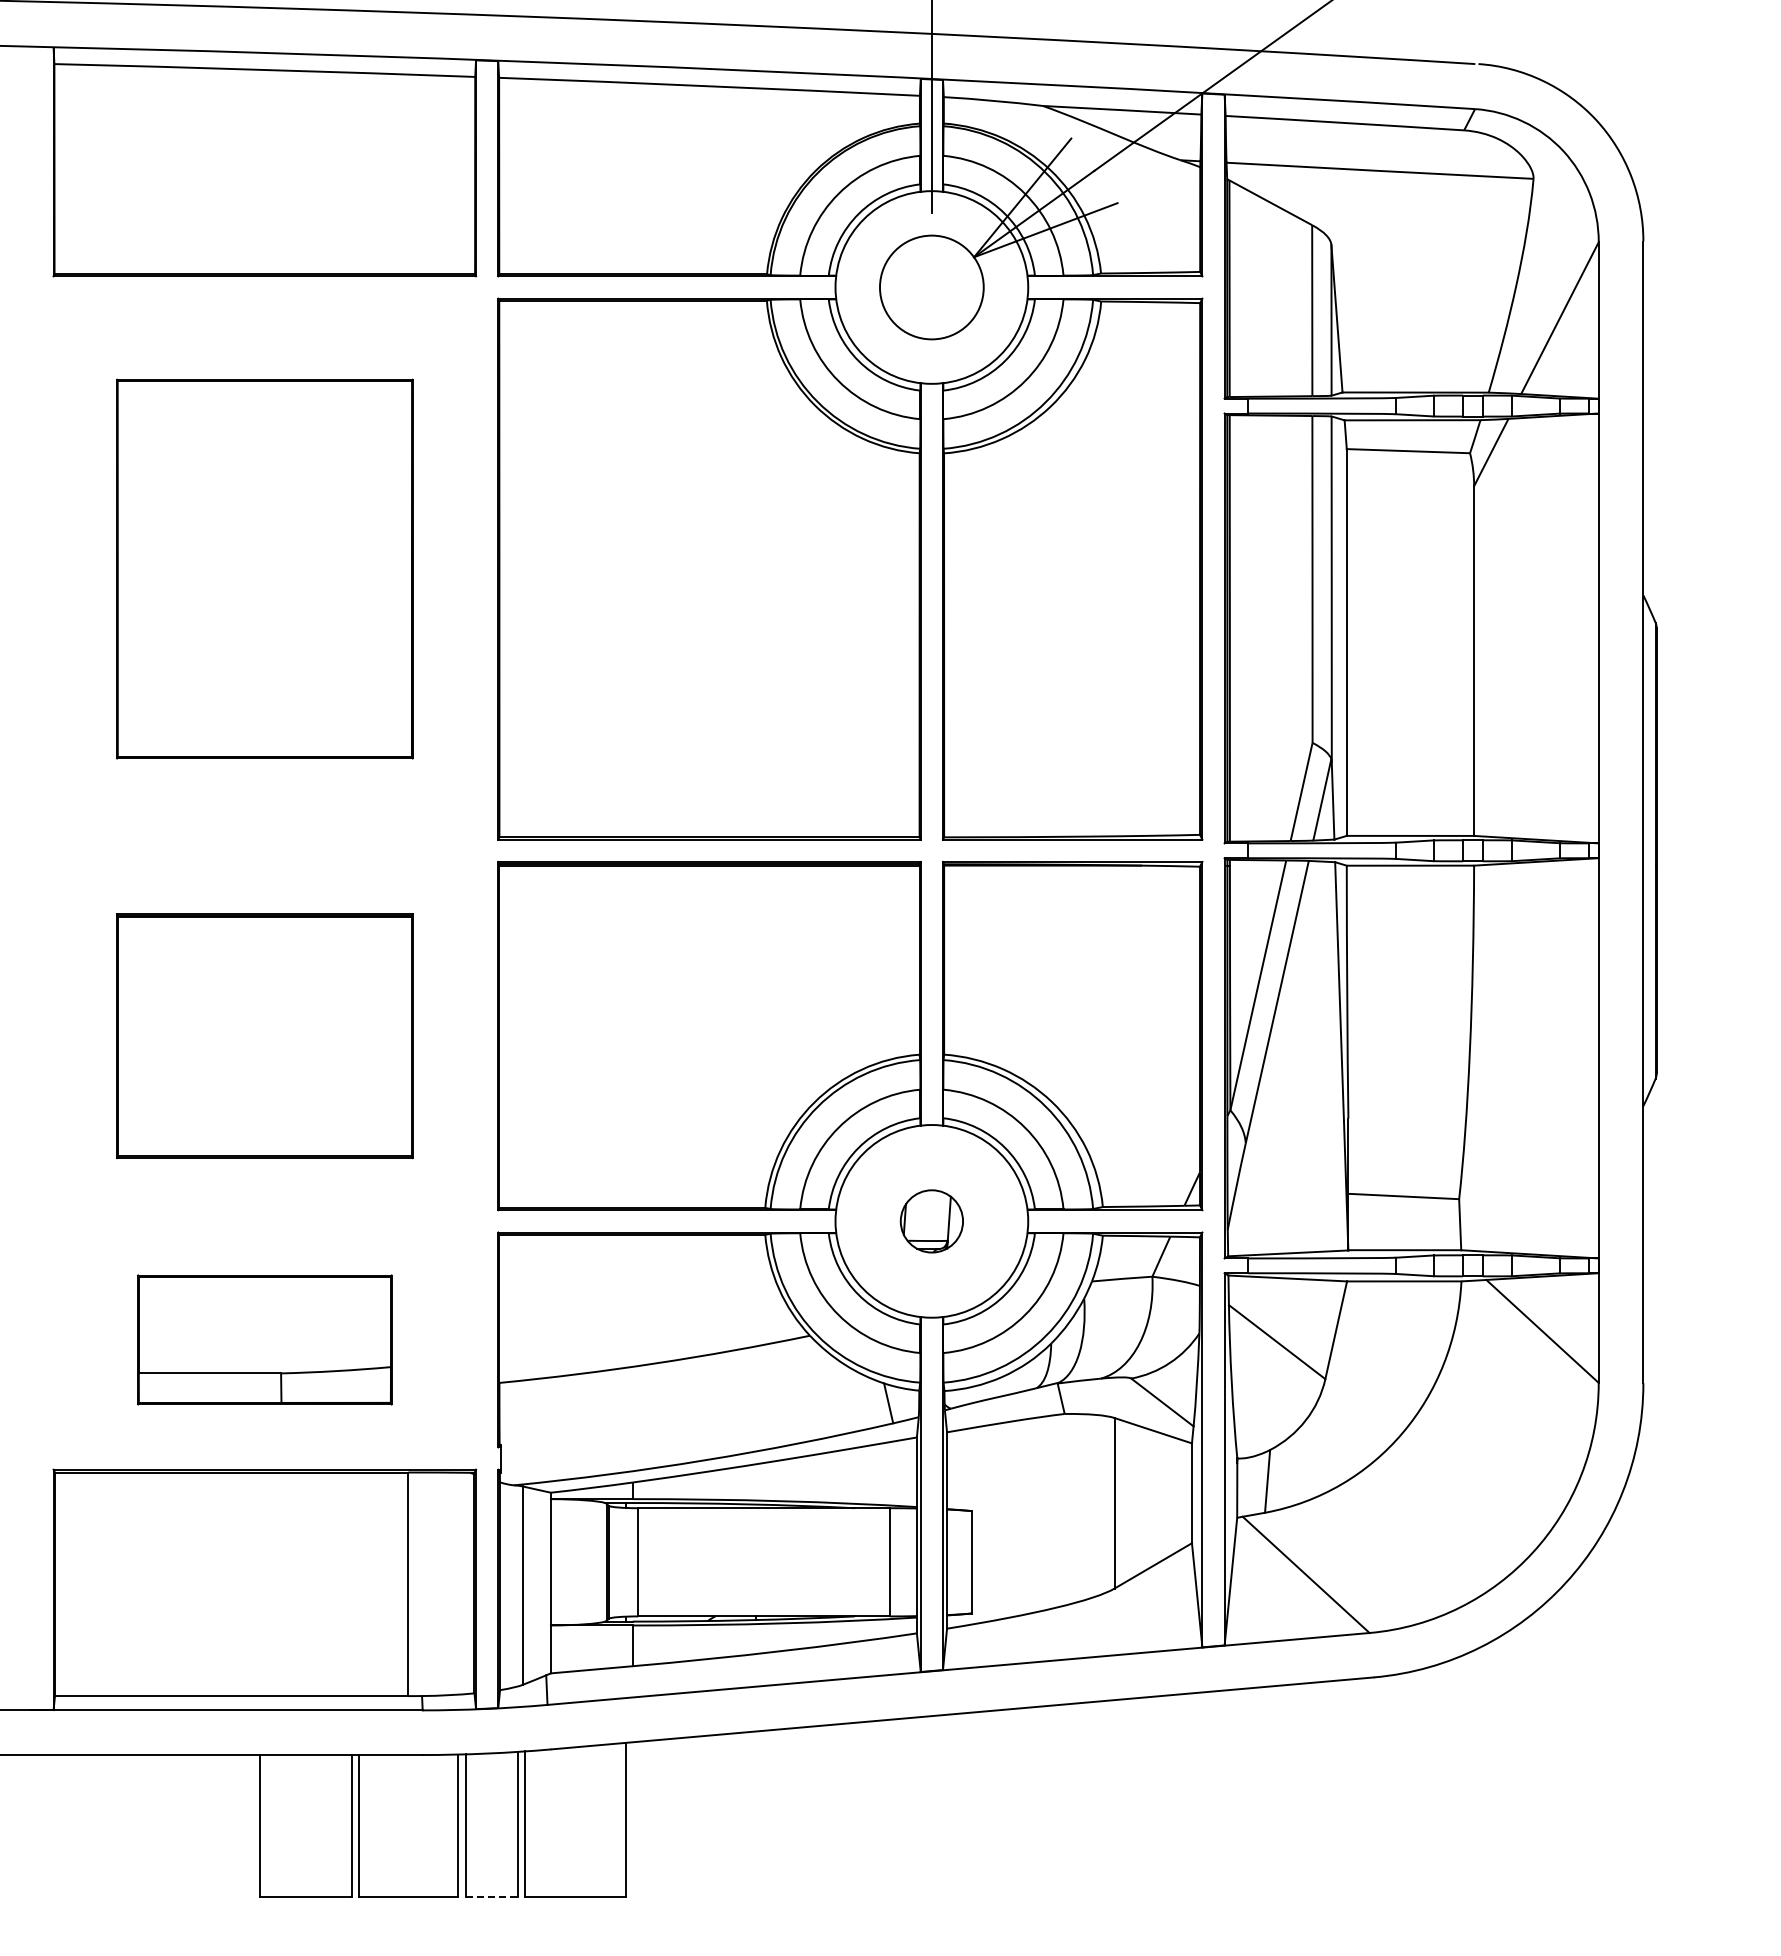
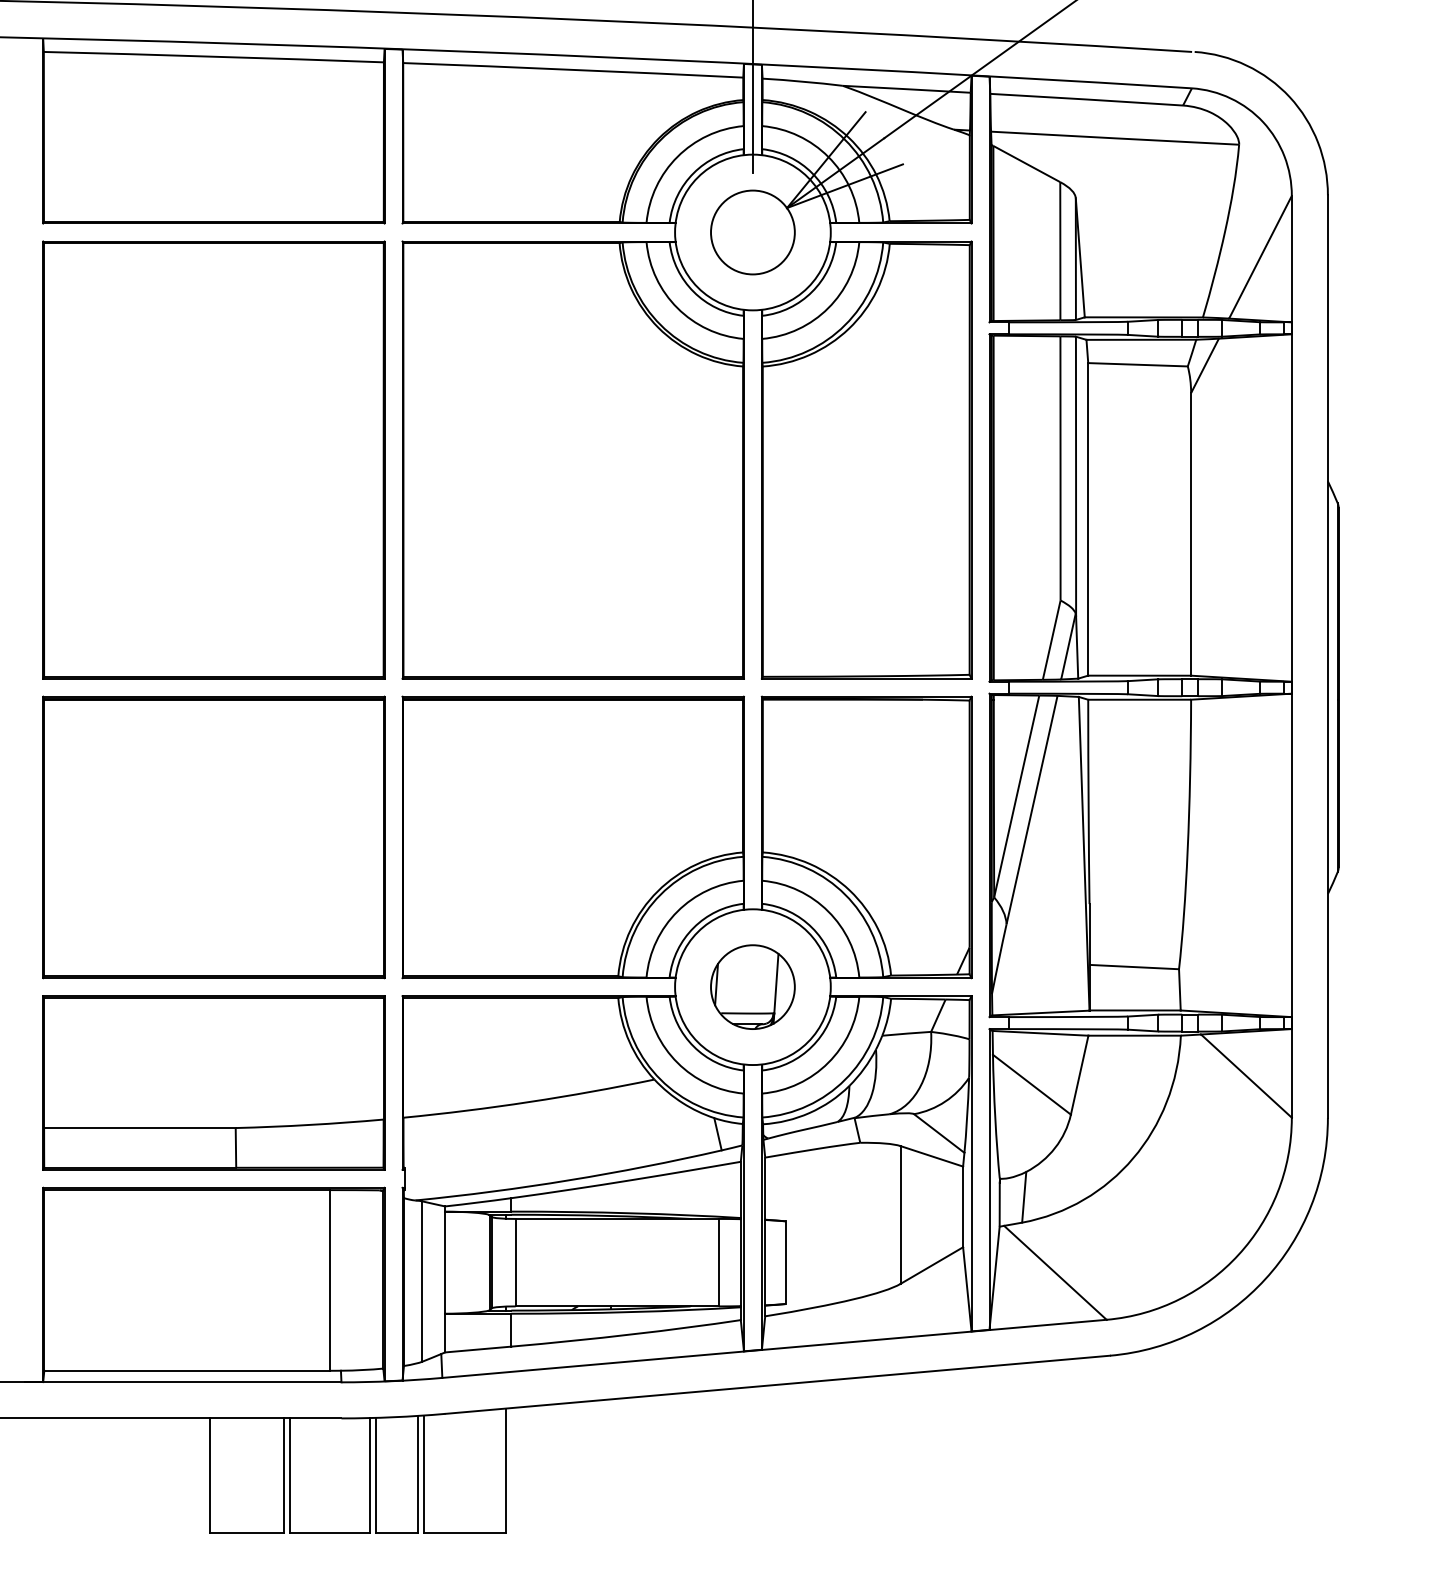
part: (264, 568) -> (213, 459), size x1.43
part: (264, 1036) -> (213, 837), size x1.43
part: (931, 1221) -> (752, 987), size x1.67
part: (264, 1339) -> (213, 1082), size x1.67
line: (491, 1897) -> (397, 1533), dashed -> solid

